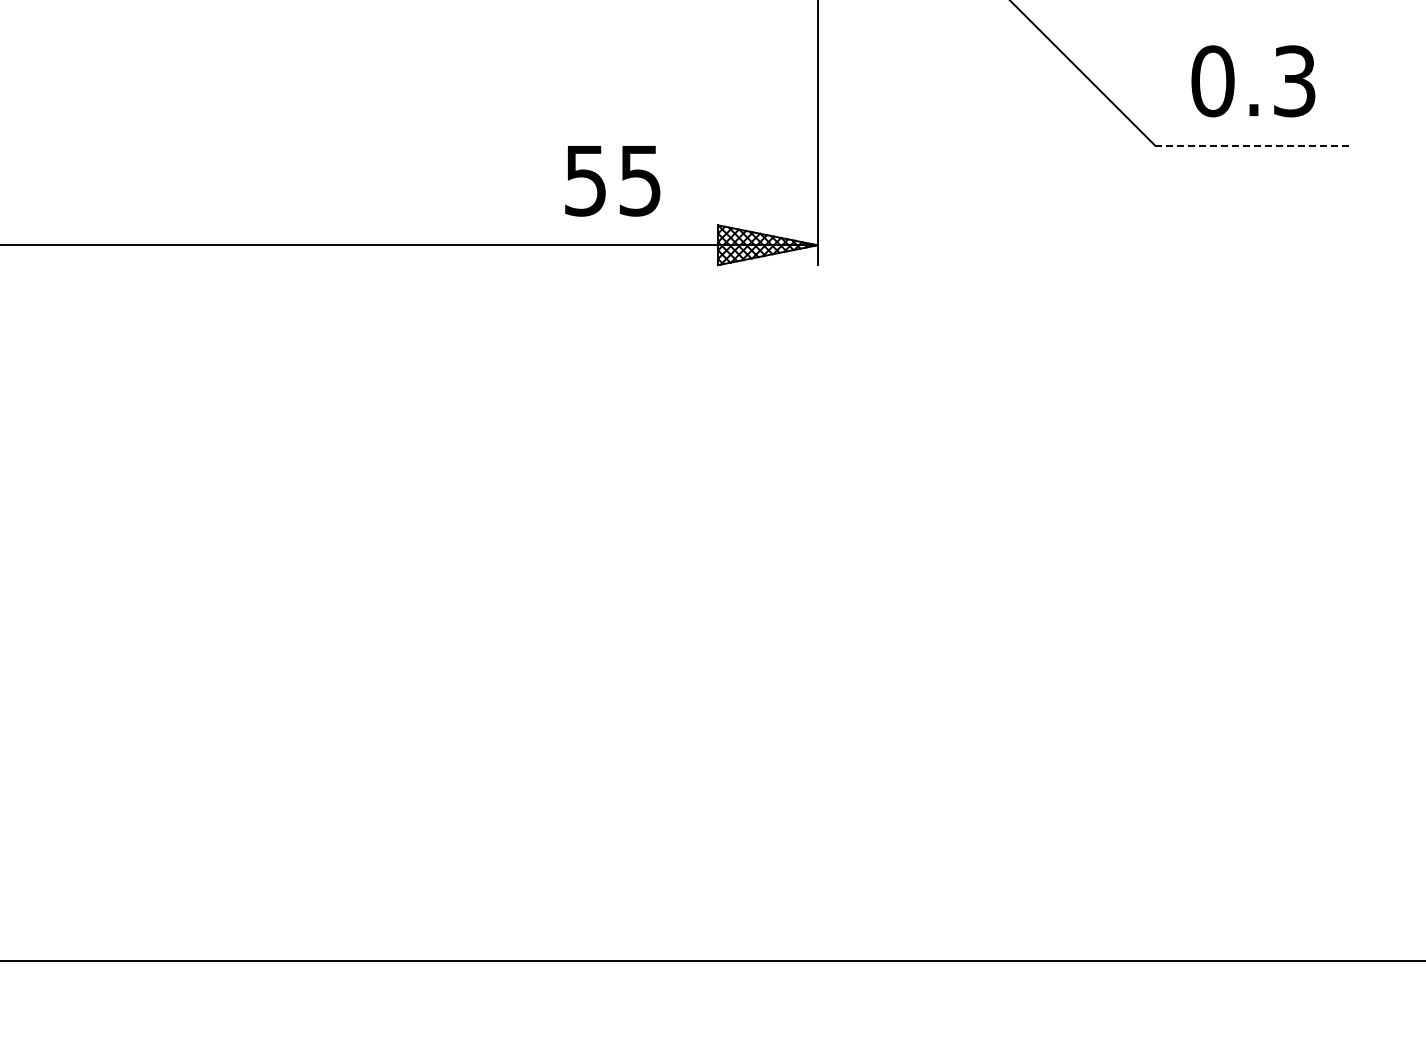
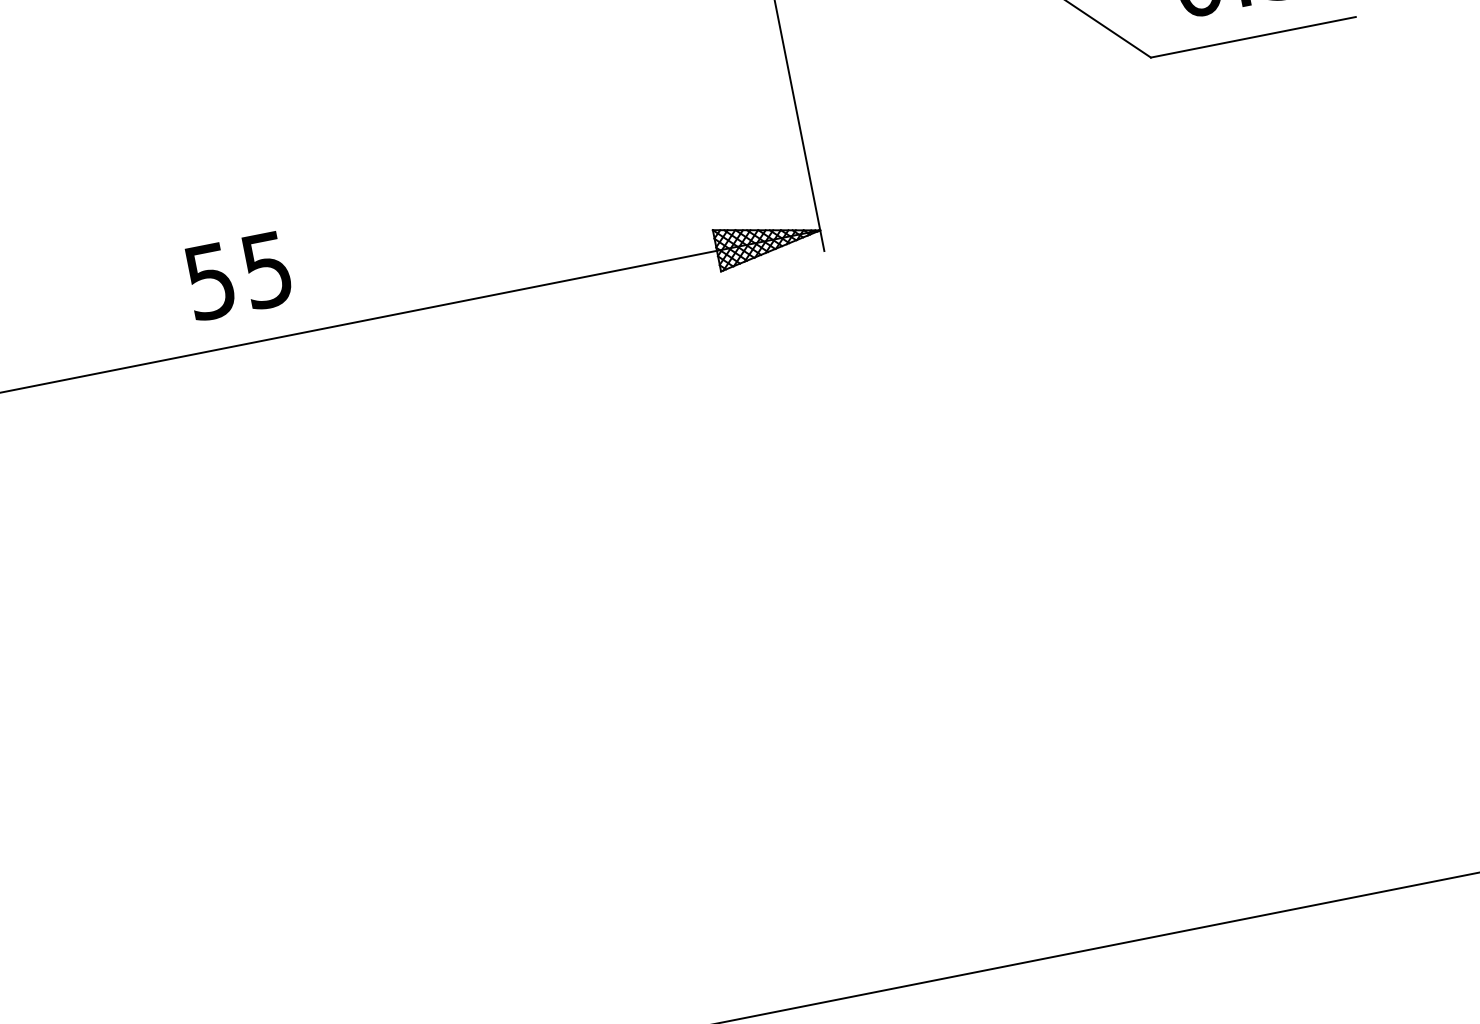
line: (1254, 145) -> (1253, 36), dashed -> solid
text: (612, 181) -> (238, 276), moved

